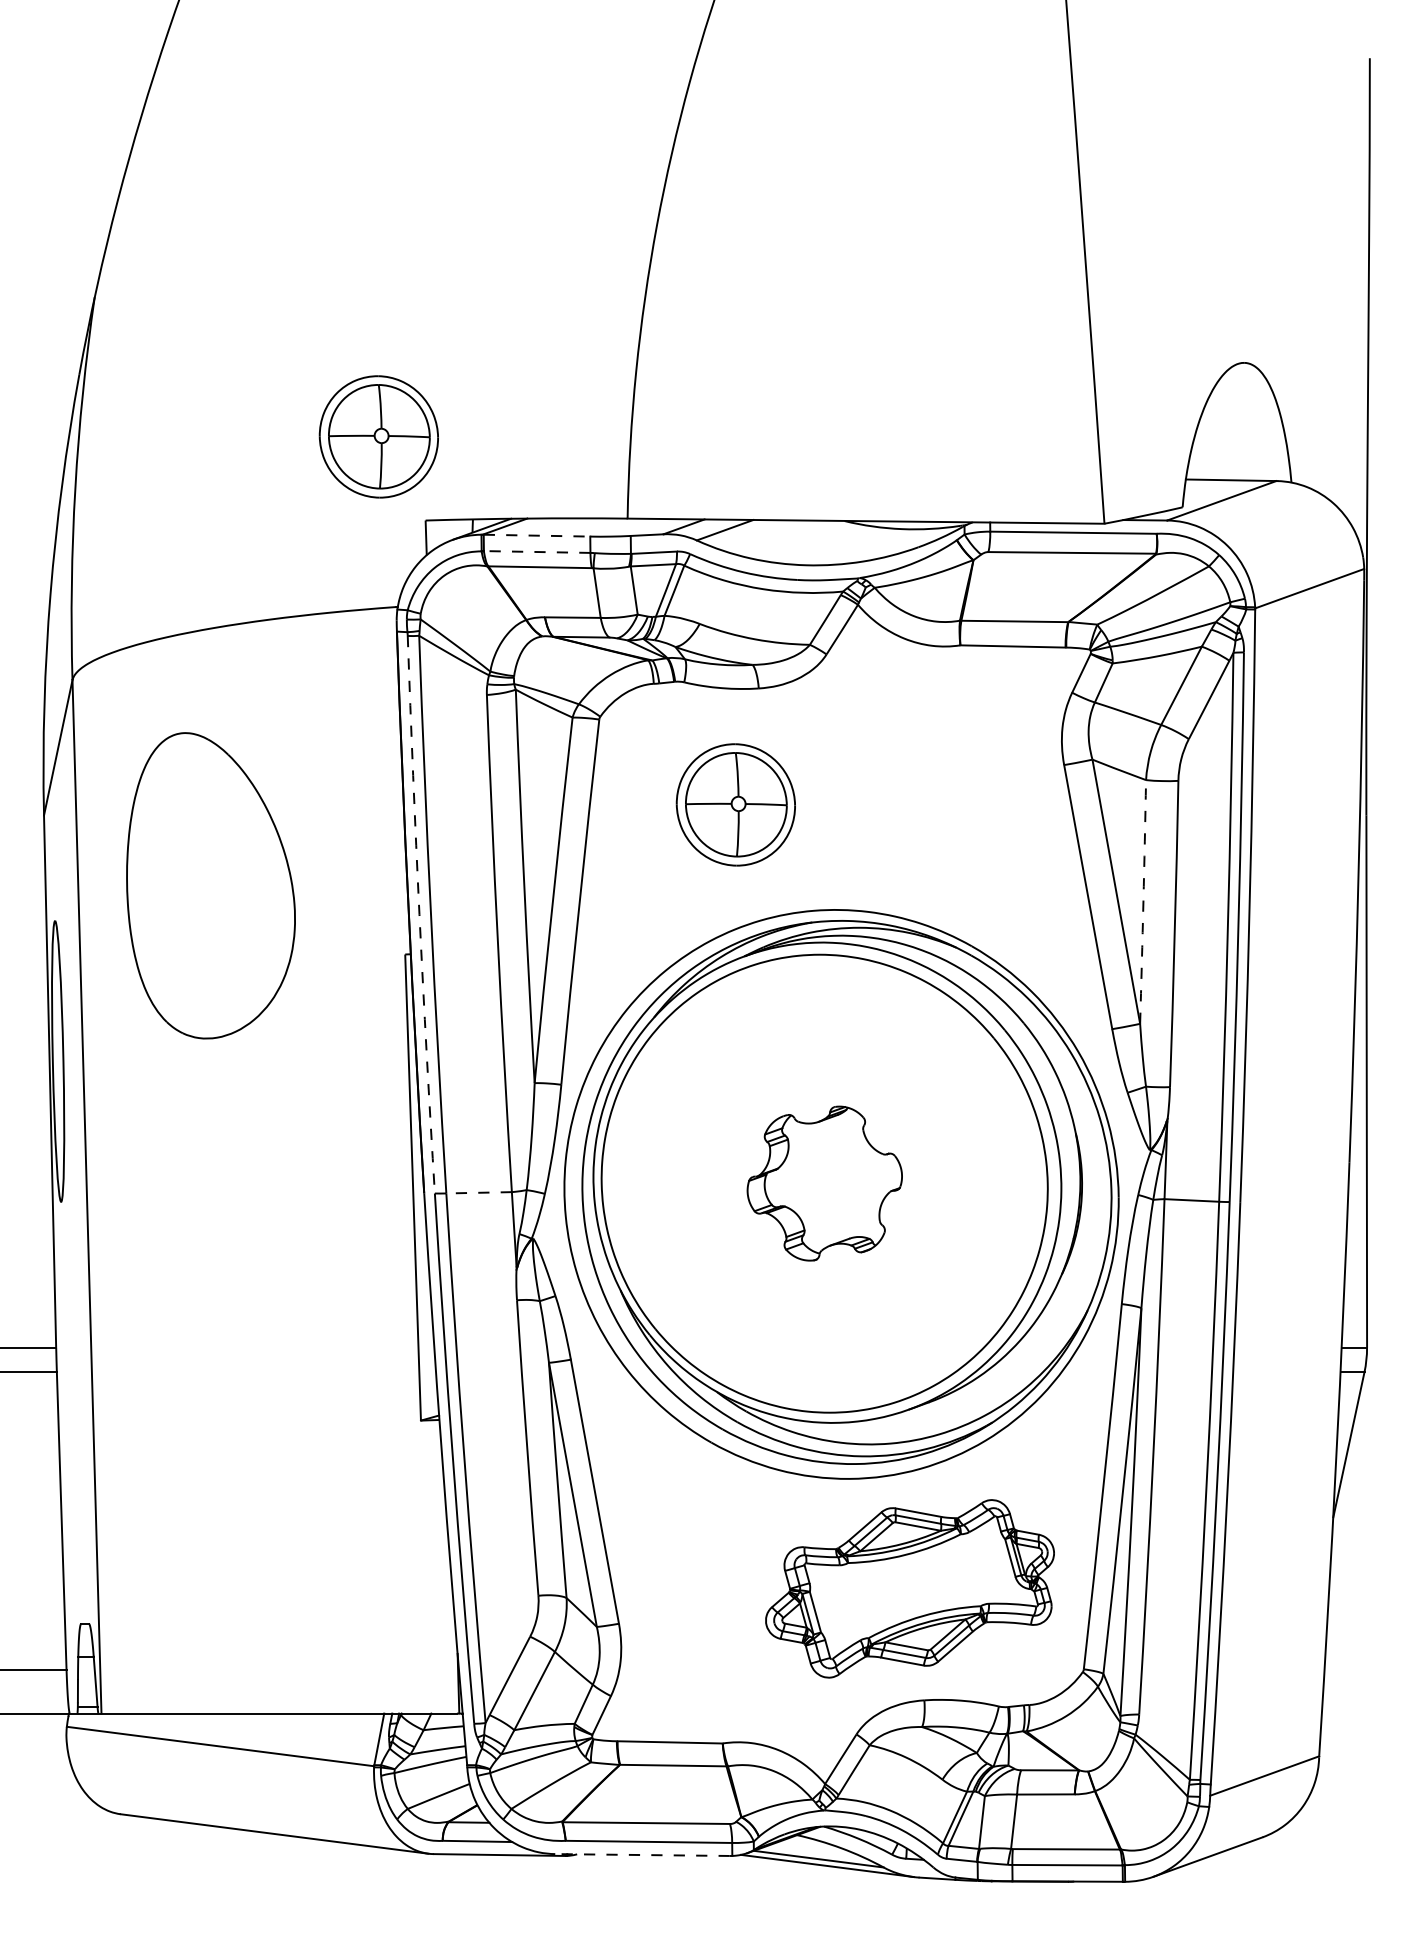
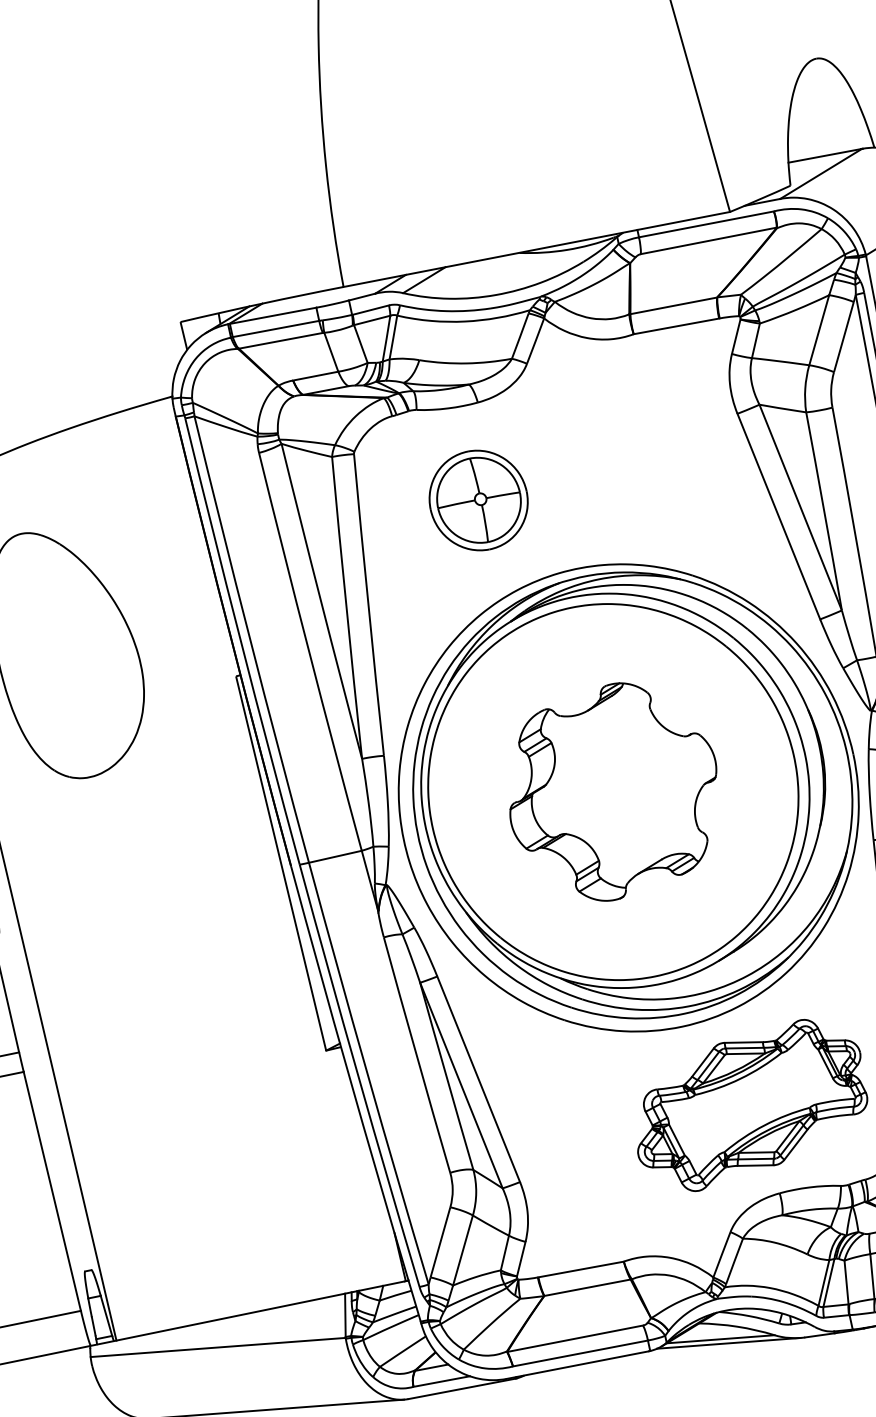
part: (378, 436) -> (128, 261), removed
line: (537, 535) -> (273, 315), dashed -> solid
line: (536, 552) -> (275, 329), dashed -> solid
arc: (1143, 901) -> (824, 510), dashed -> solid
arc: (419, 914) -> (240, 641), dashed -> solid
part: (824, 1183) -> (613, 791), size x1.67
line: (479, 1192) -> (335, 856), dashed -> solid
line: (642, 1855) -> (577, 1365), dashed -> solid

